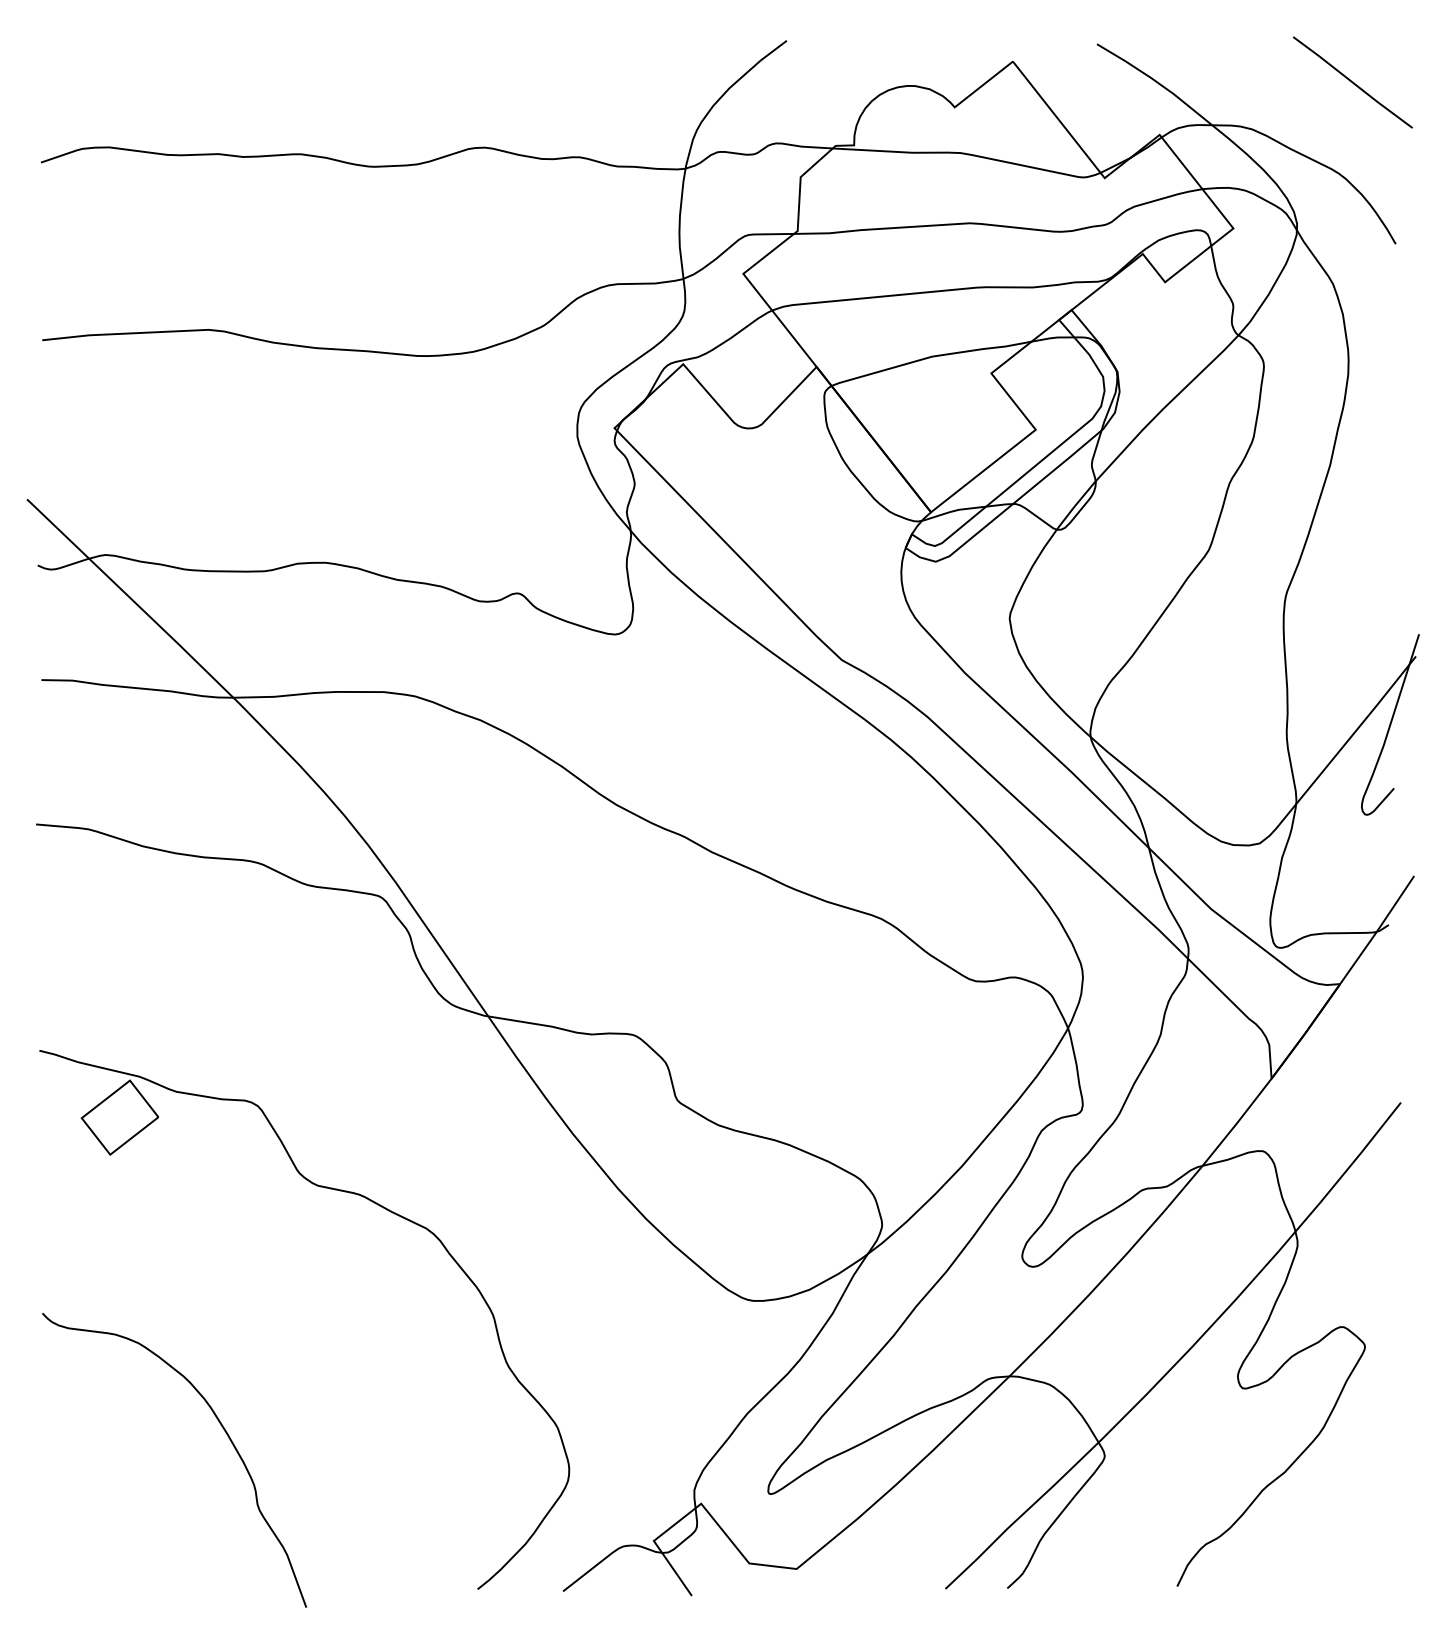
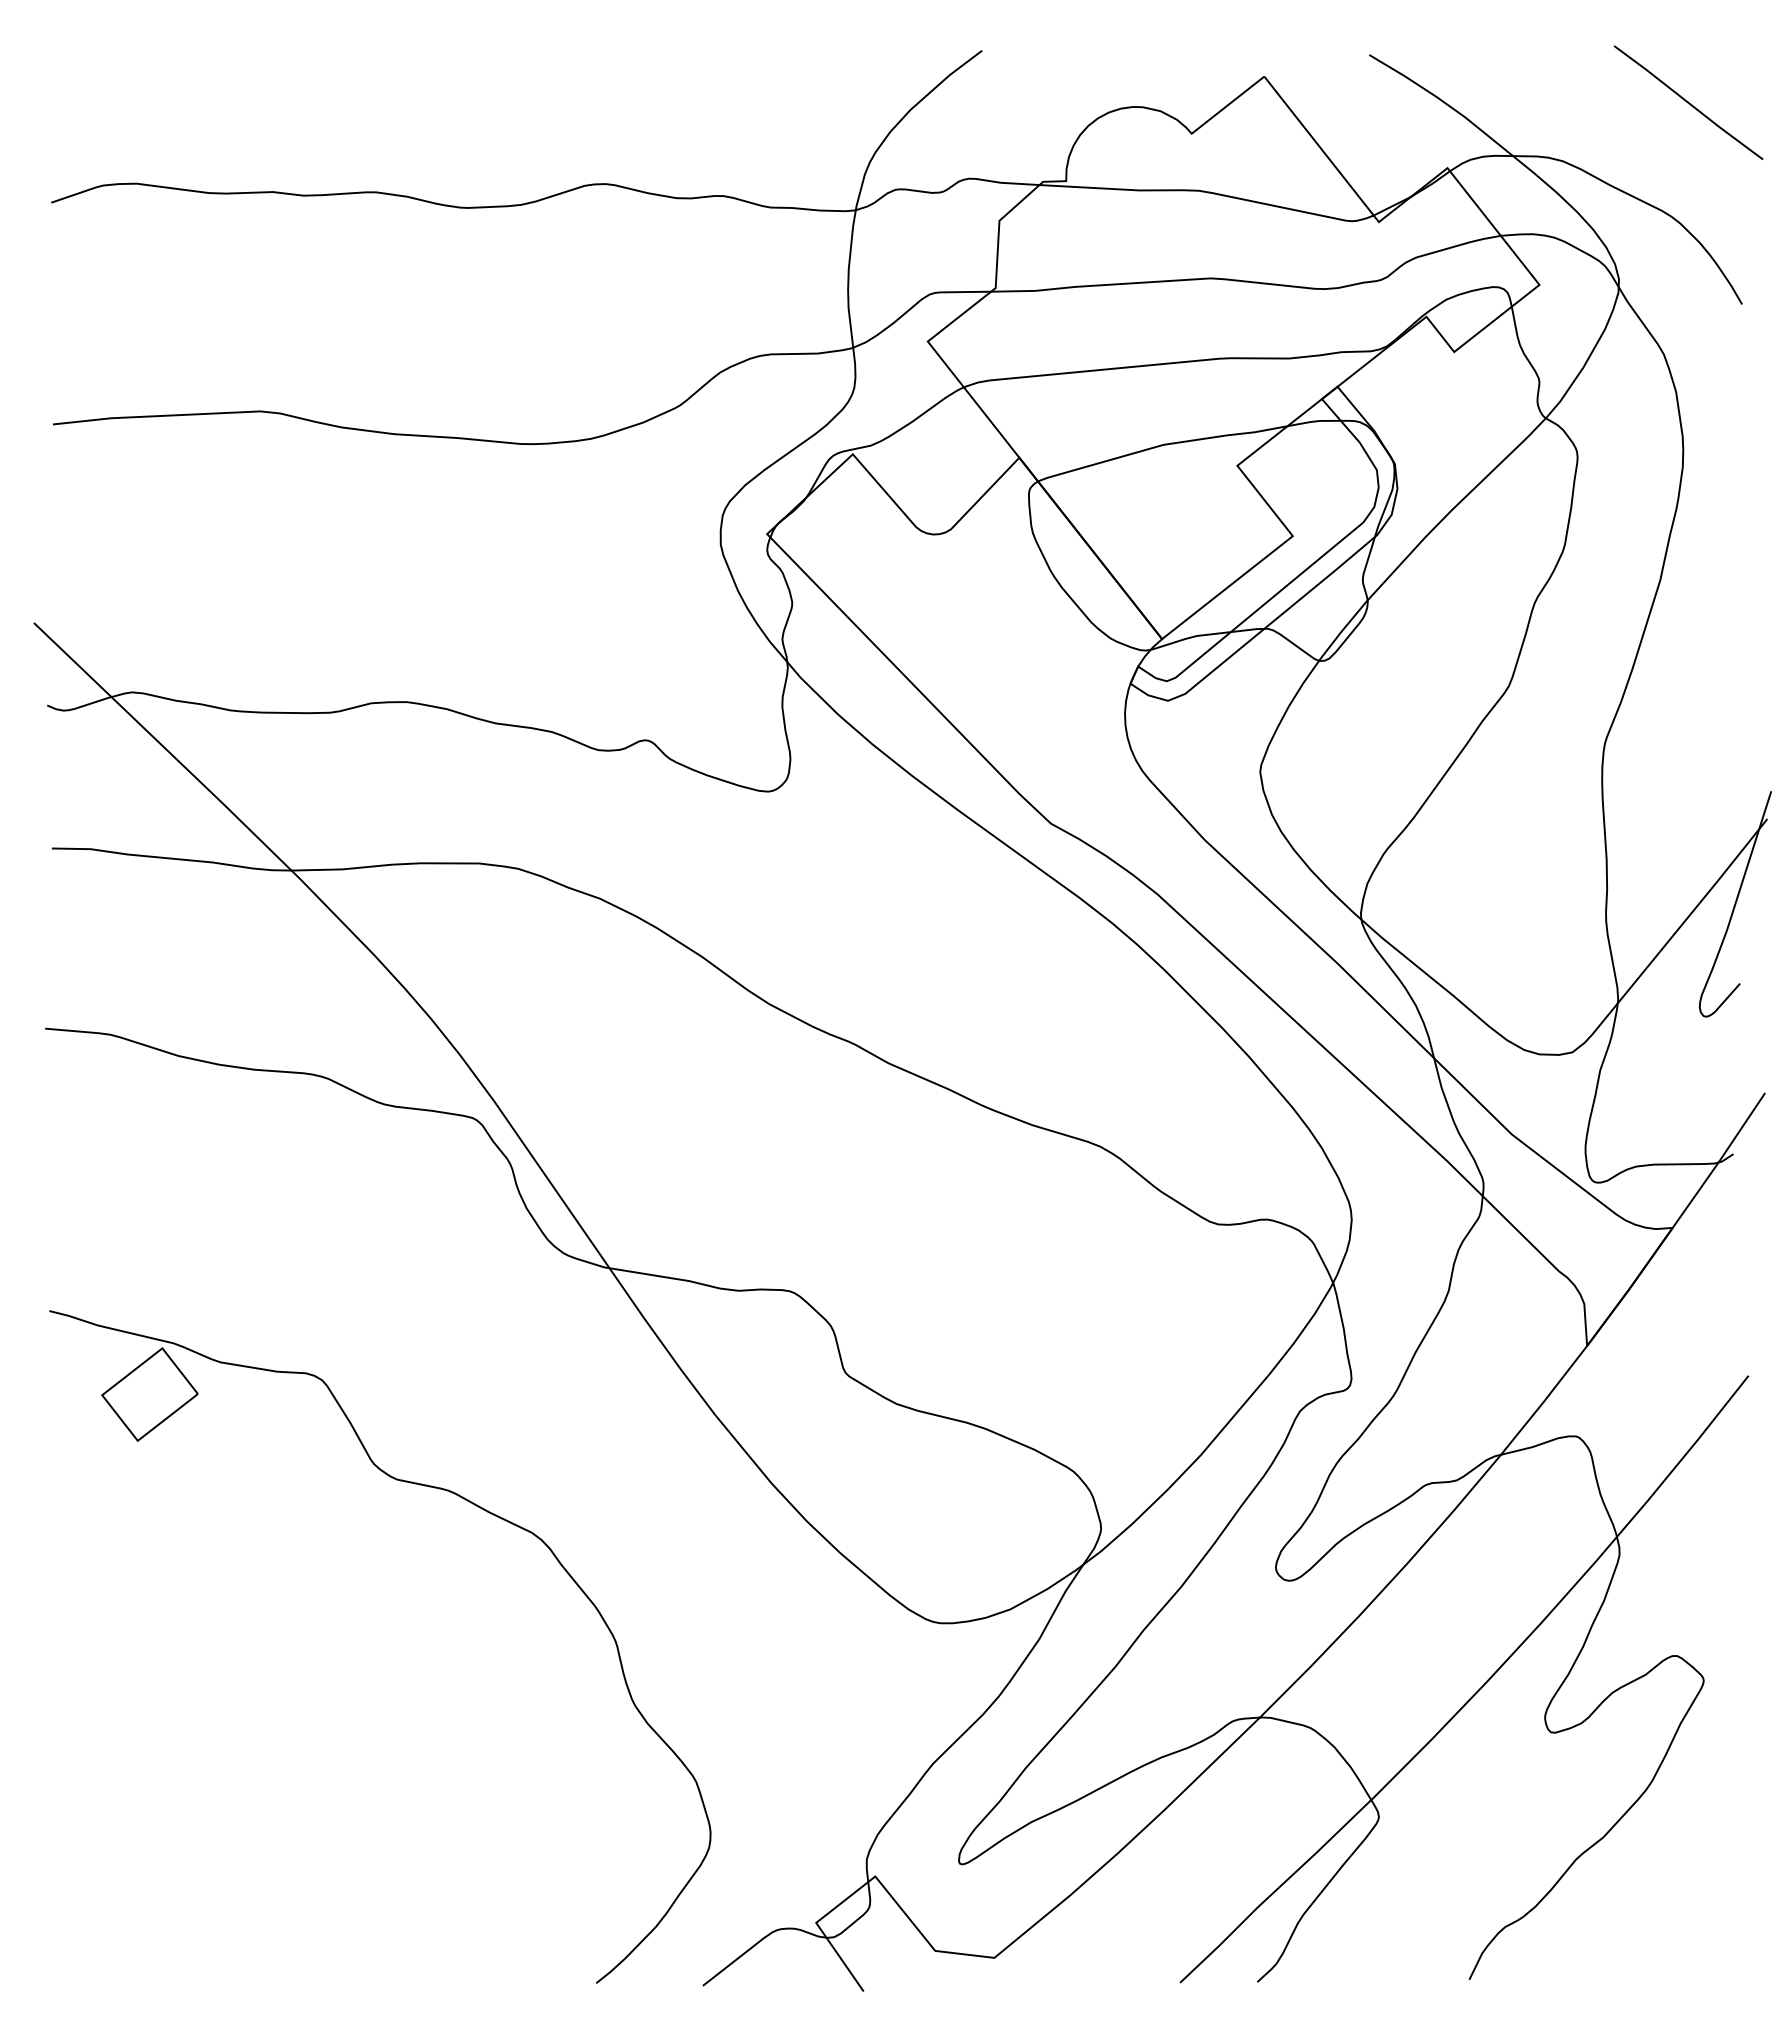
curve: (222, 1428) -> (277, 1782), removed

